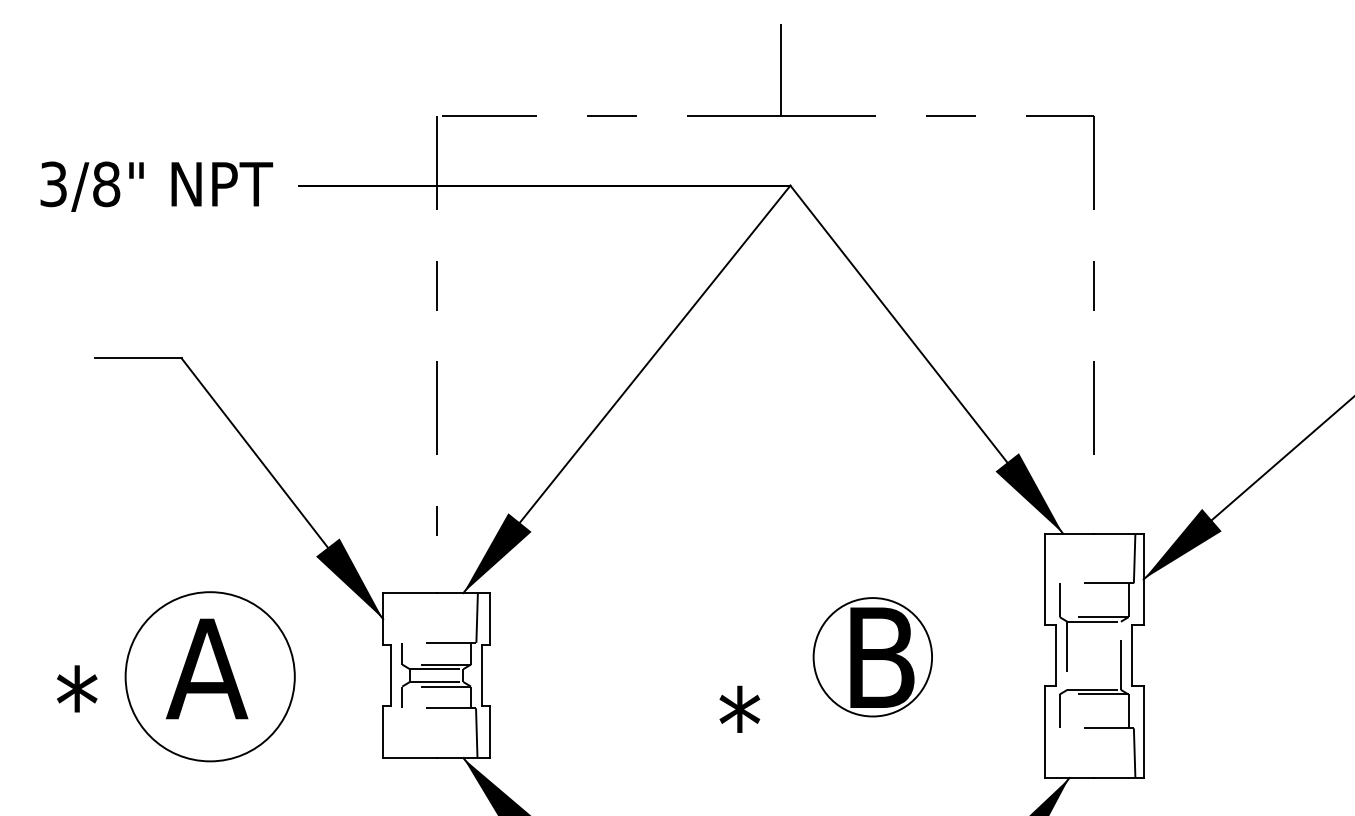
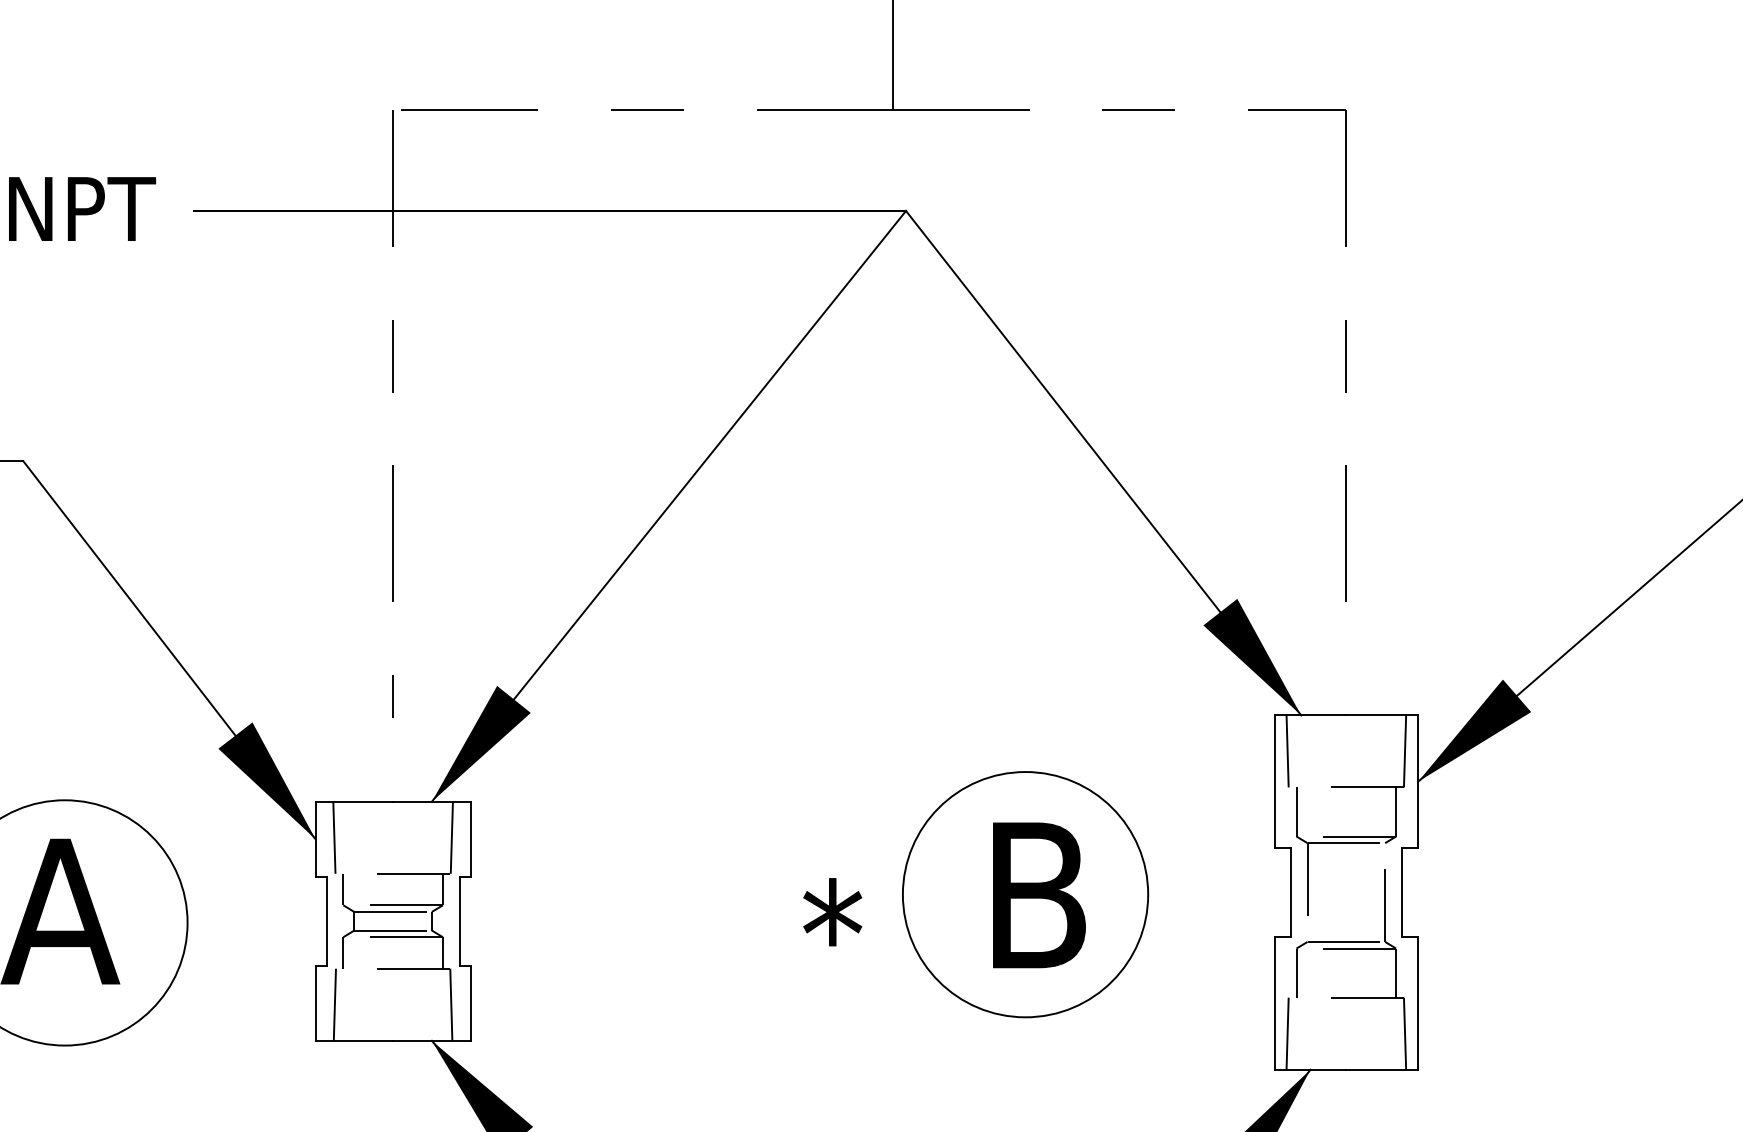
line: (1053, 558) -> (1287, 751), added
line: (395, 617) -> (333, 837), added
circle: (872, 656) -> (1025, 893), size x1.43
text: (739, 708) -> (832, 910), moved
line: (396, 733) -> (334, 1005), added
line: (1053, 753) -> (1287, 1034), added

